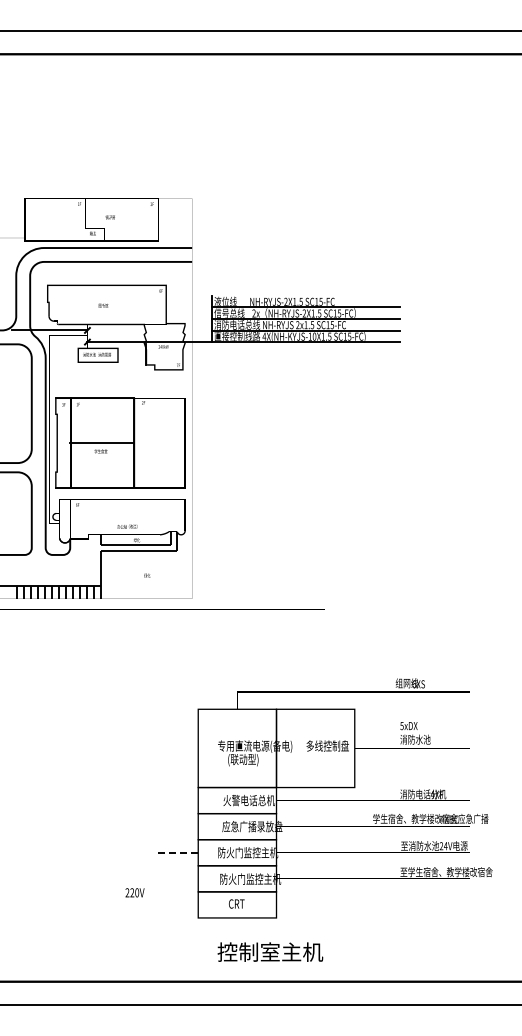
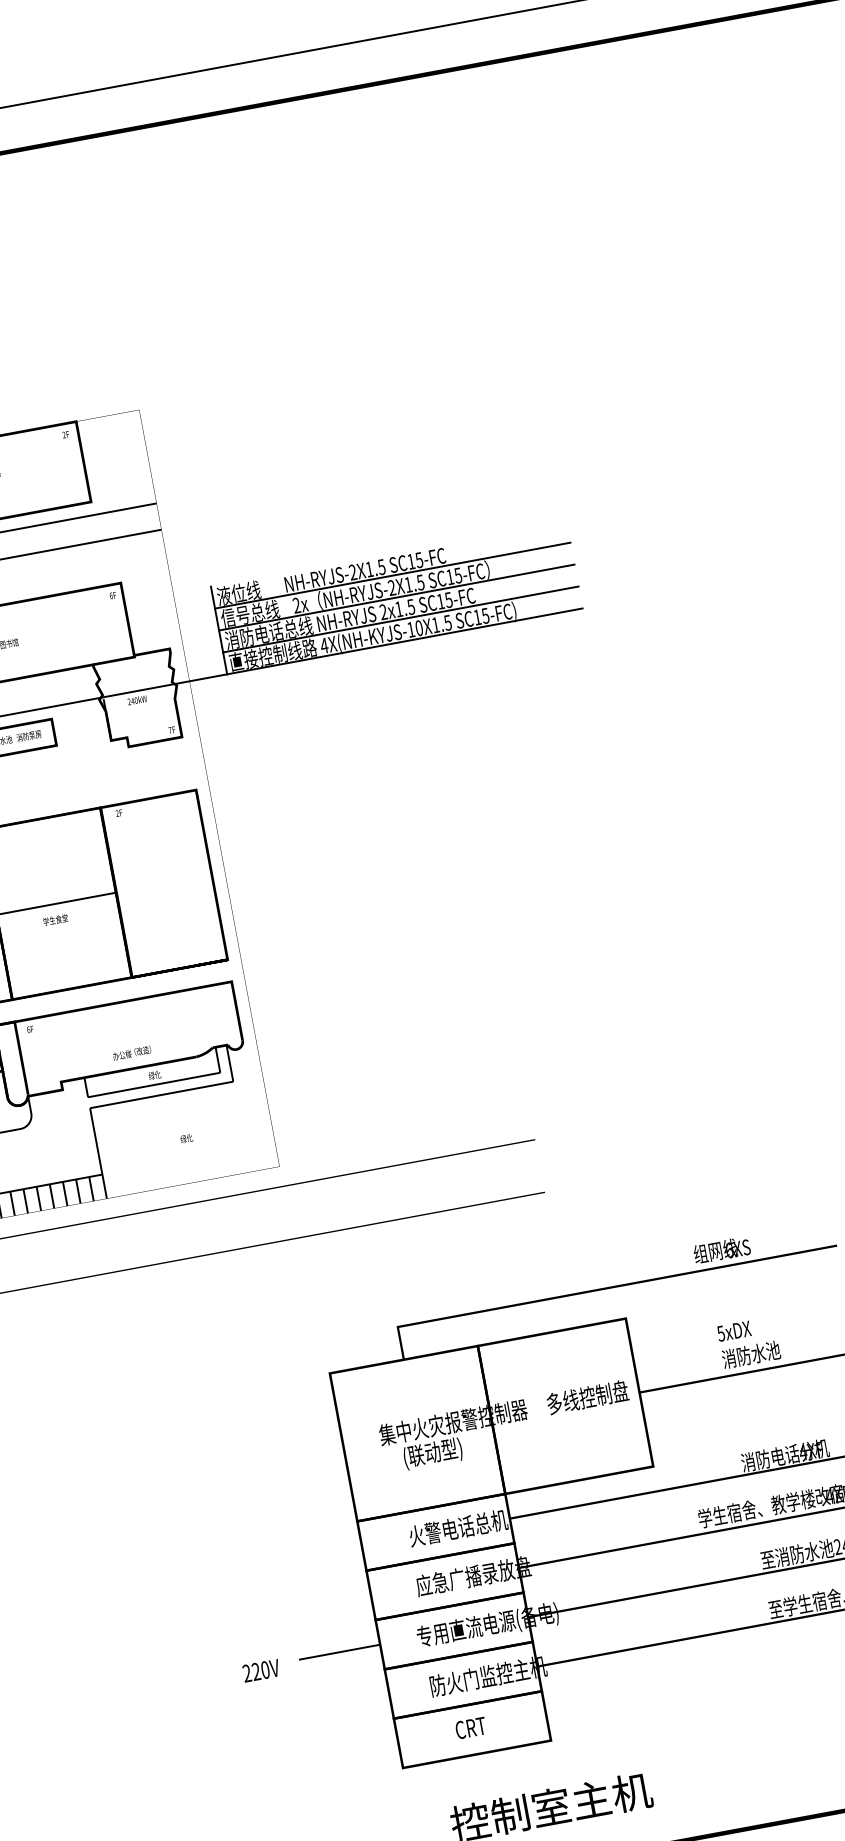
text: (256, 746) -> (453, 1423), 专用直流电源(备电) -> 集中火灾报警控制器
line: (176, 852) -> (338, 1651), dashed -> solid
text: (255, 853) -> (488, 1626), 防火门监控主机 -> 专用直流电源(备电)
text: (134, 892) -> (260, 1670), moved

